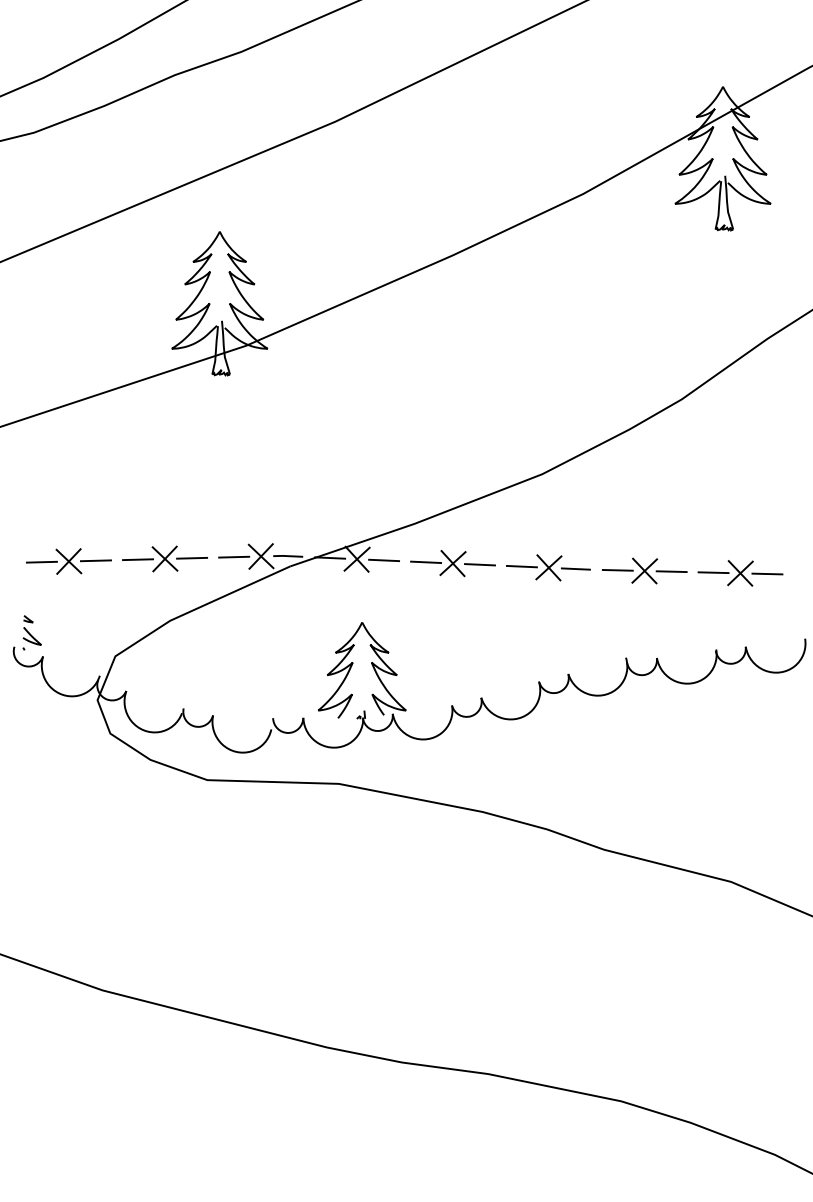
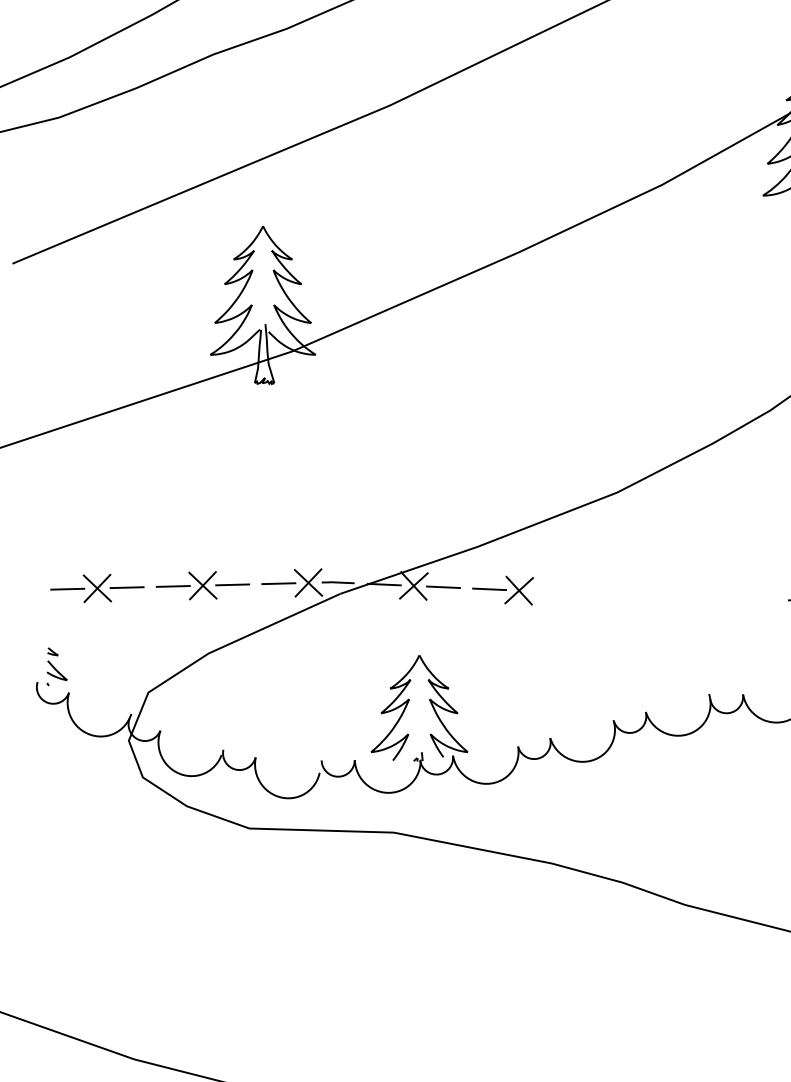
line: (479, 564) -> (548, 591), removed
part: (548, 567) -> (624, 595), removed
part: (644, 570) -> (729, 598), removed

